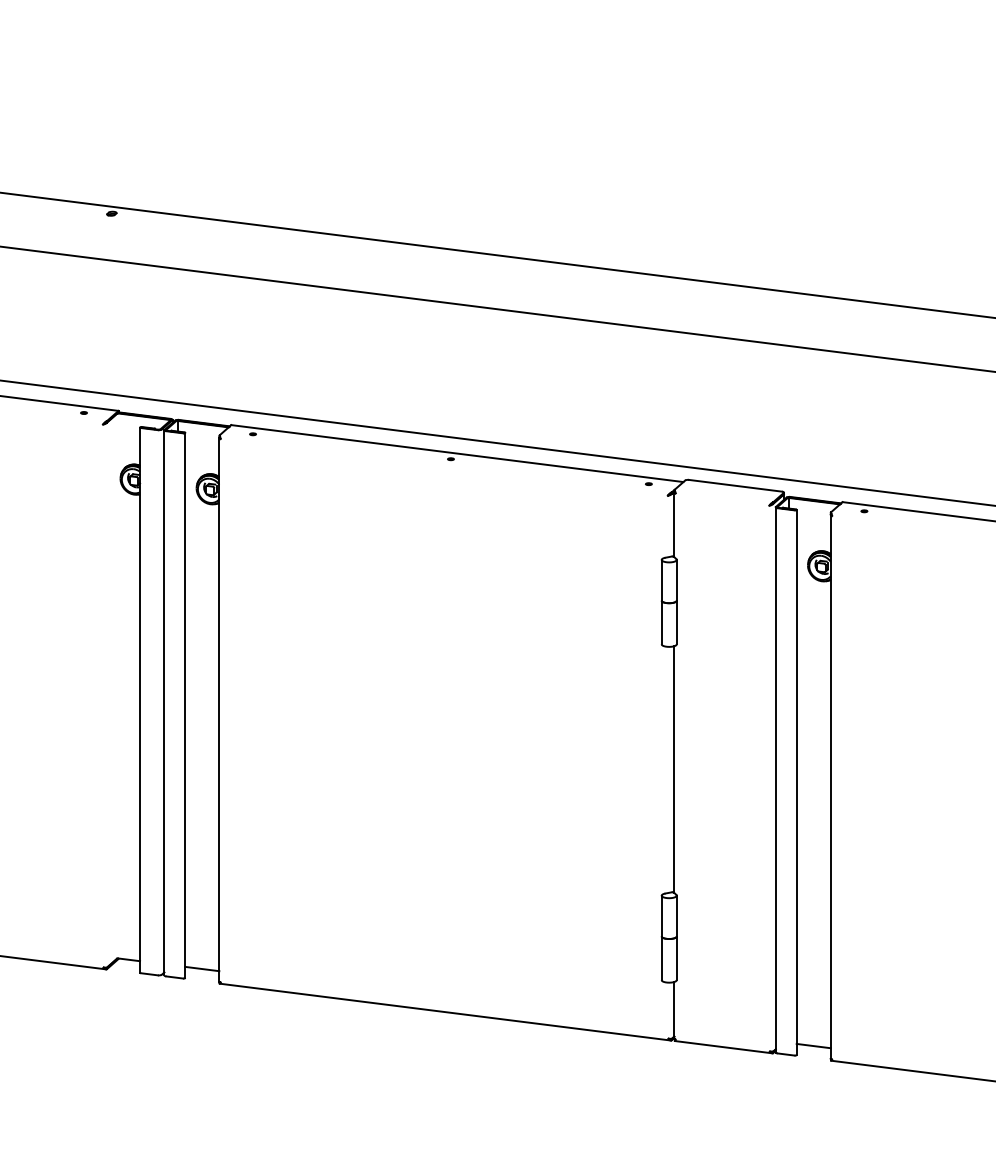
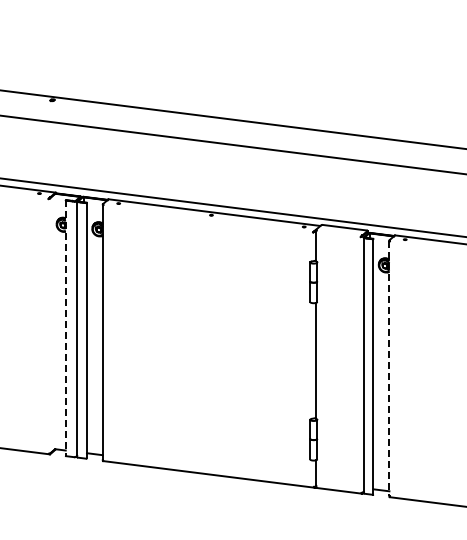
line: (139, 700) -> (65, 328), solid -> dashed
line: (830, 786) -> (389, 368), solid -> dashed

